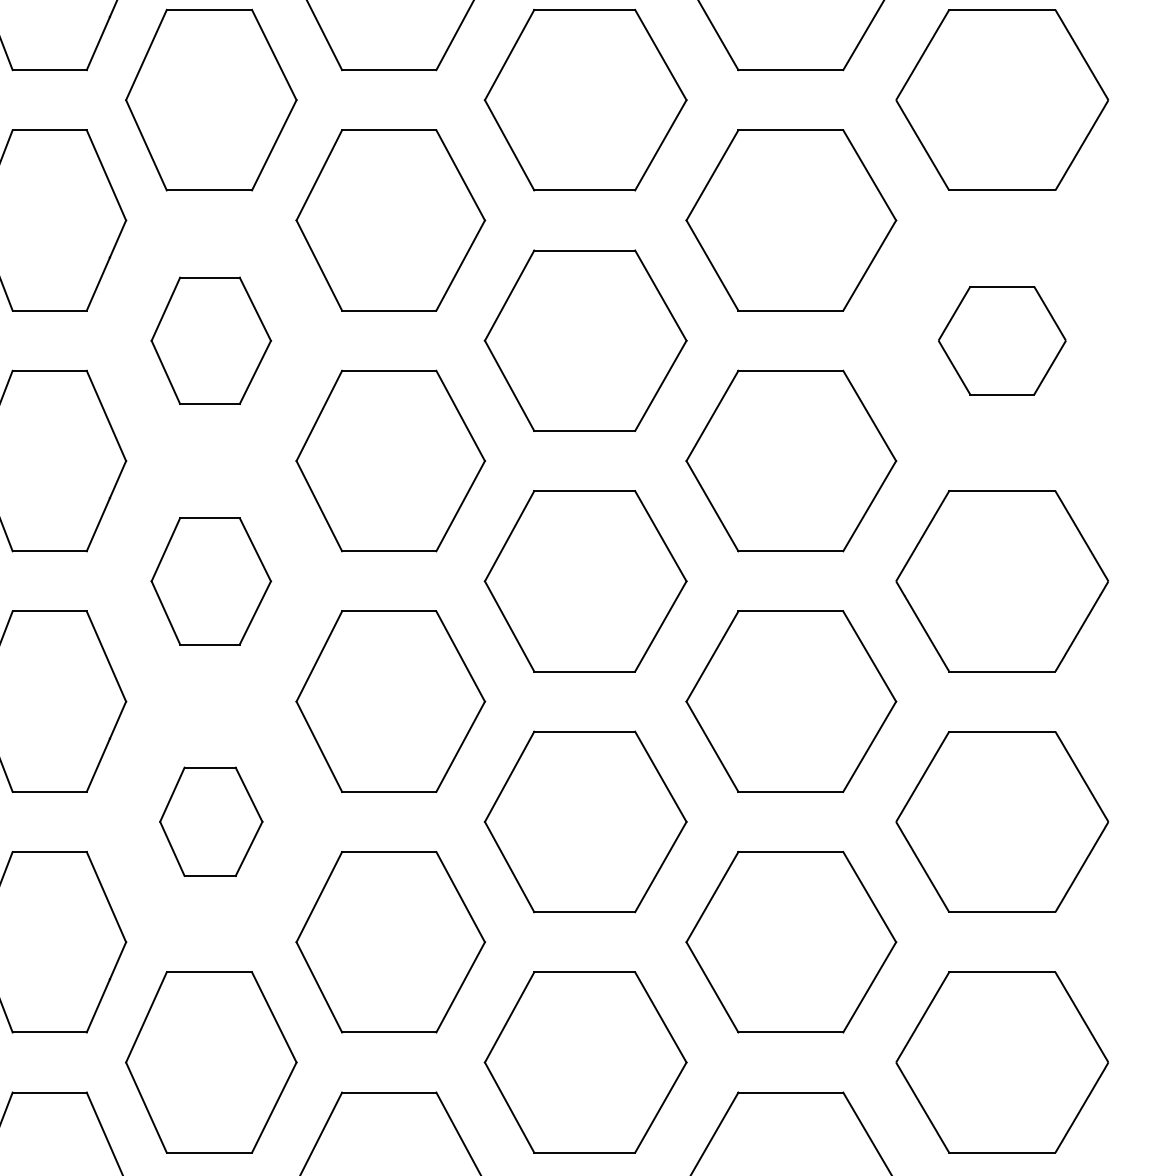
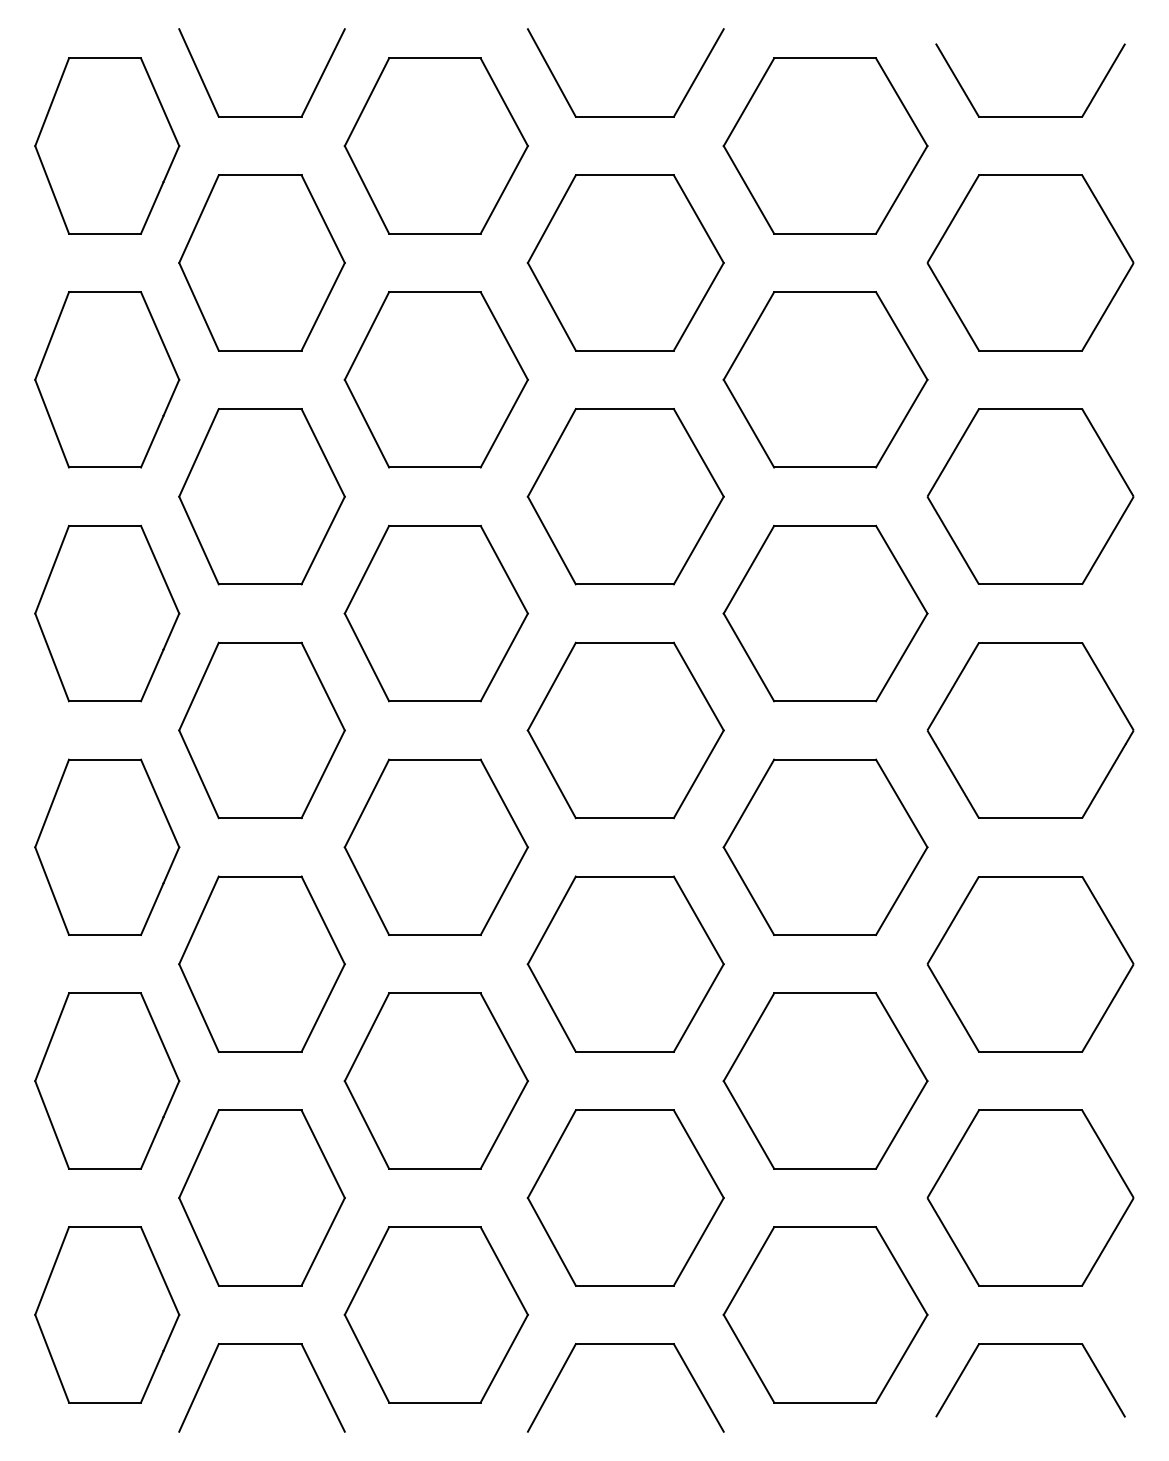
part: (210, 340) -> (261, 496), size x1.43
part: (1002, 340) -> (1030, 496), size x1.67
part: (210, 581) -> (261, 730), size x1.43
part: (210, 821) -> (261, 963), size x1.67

